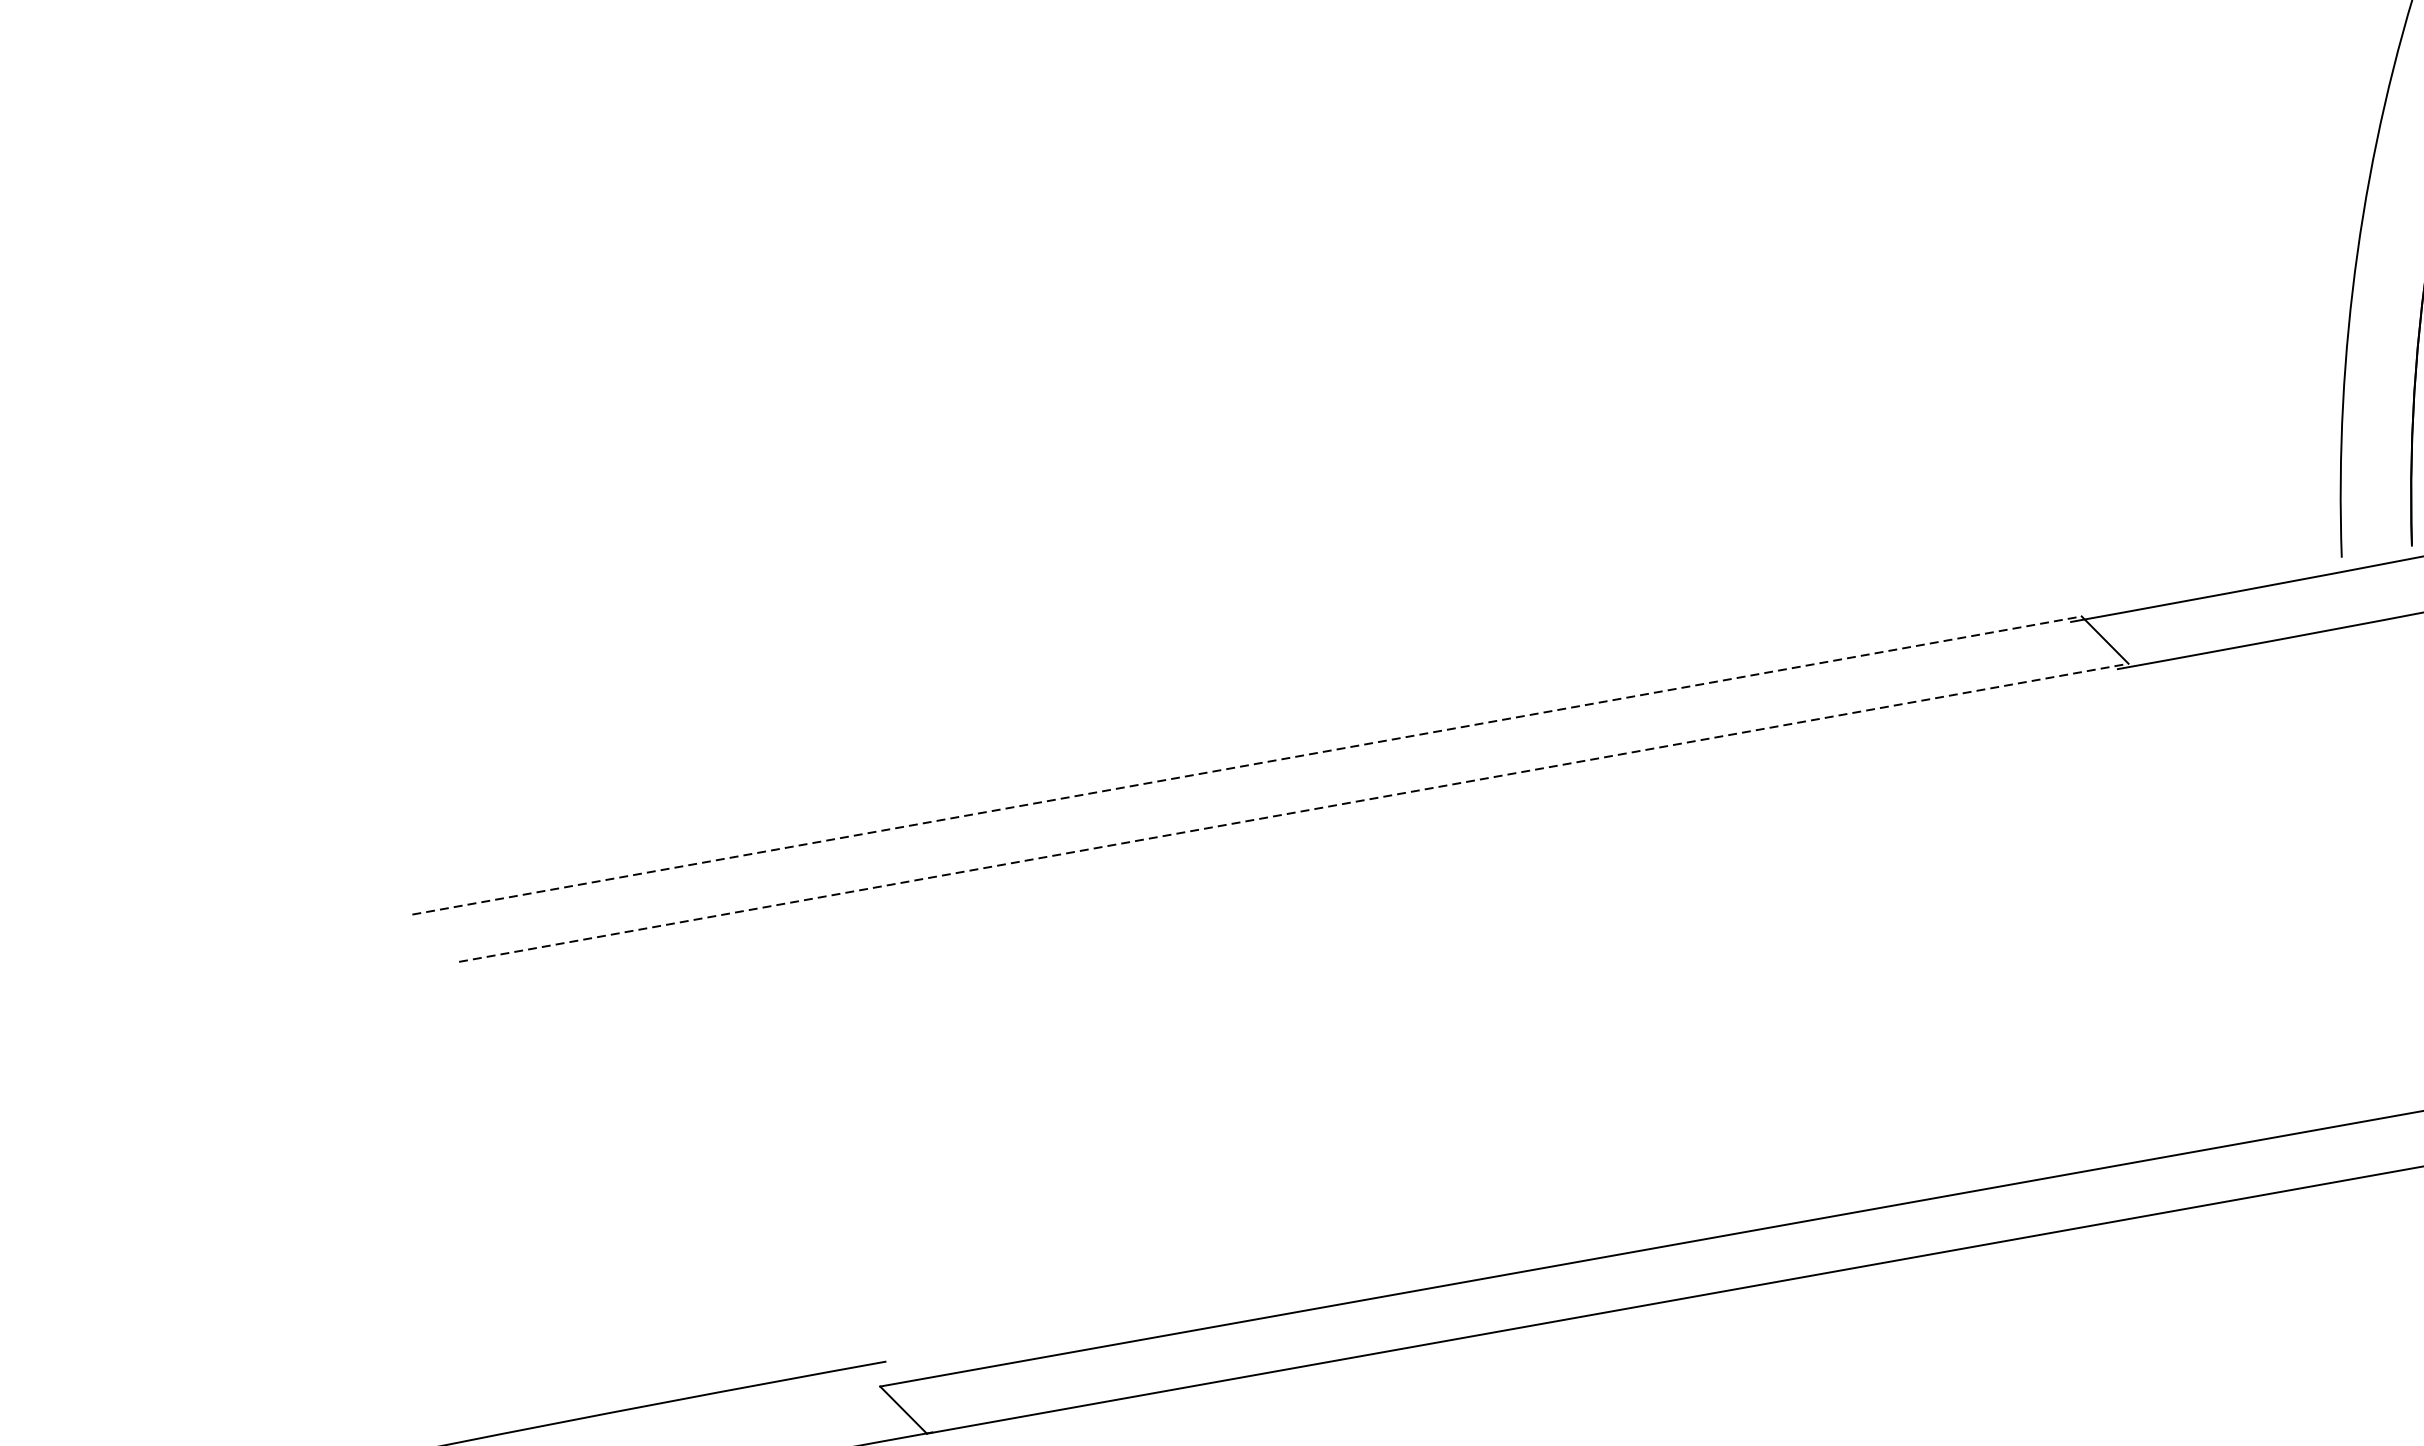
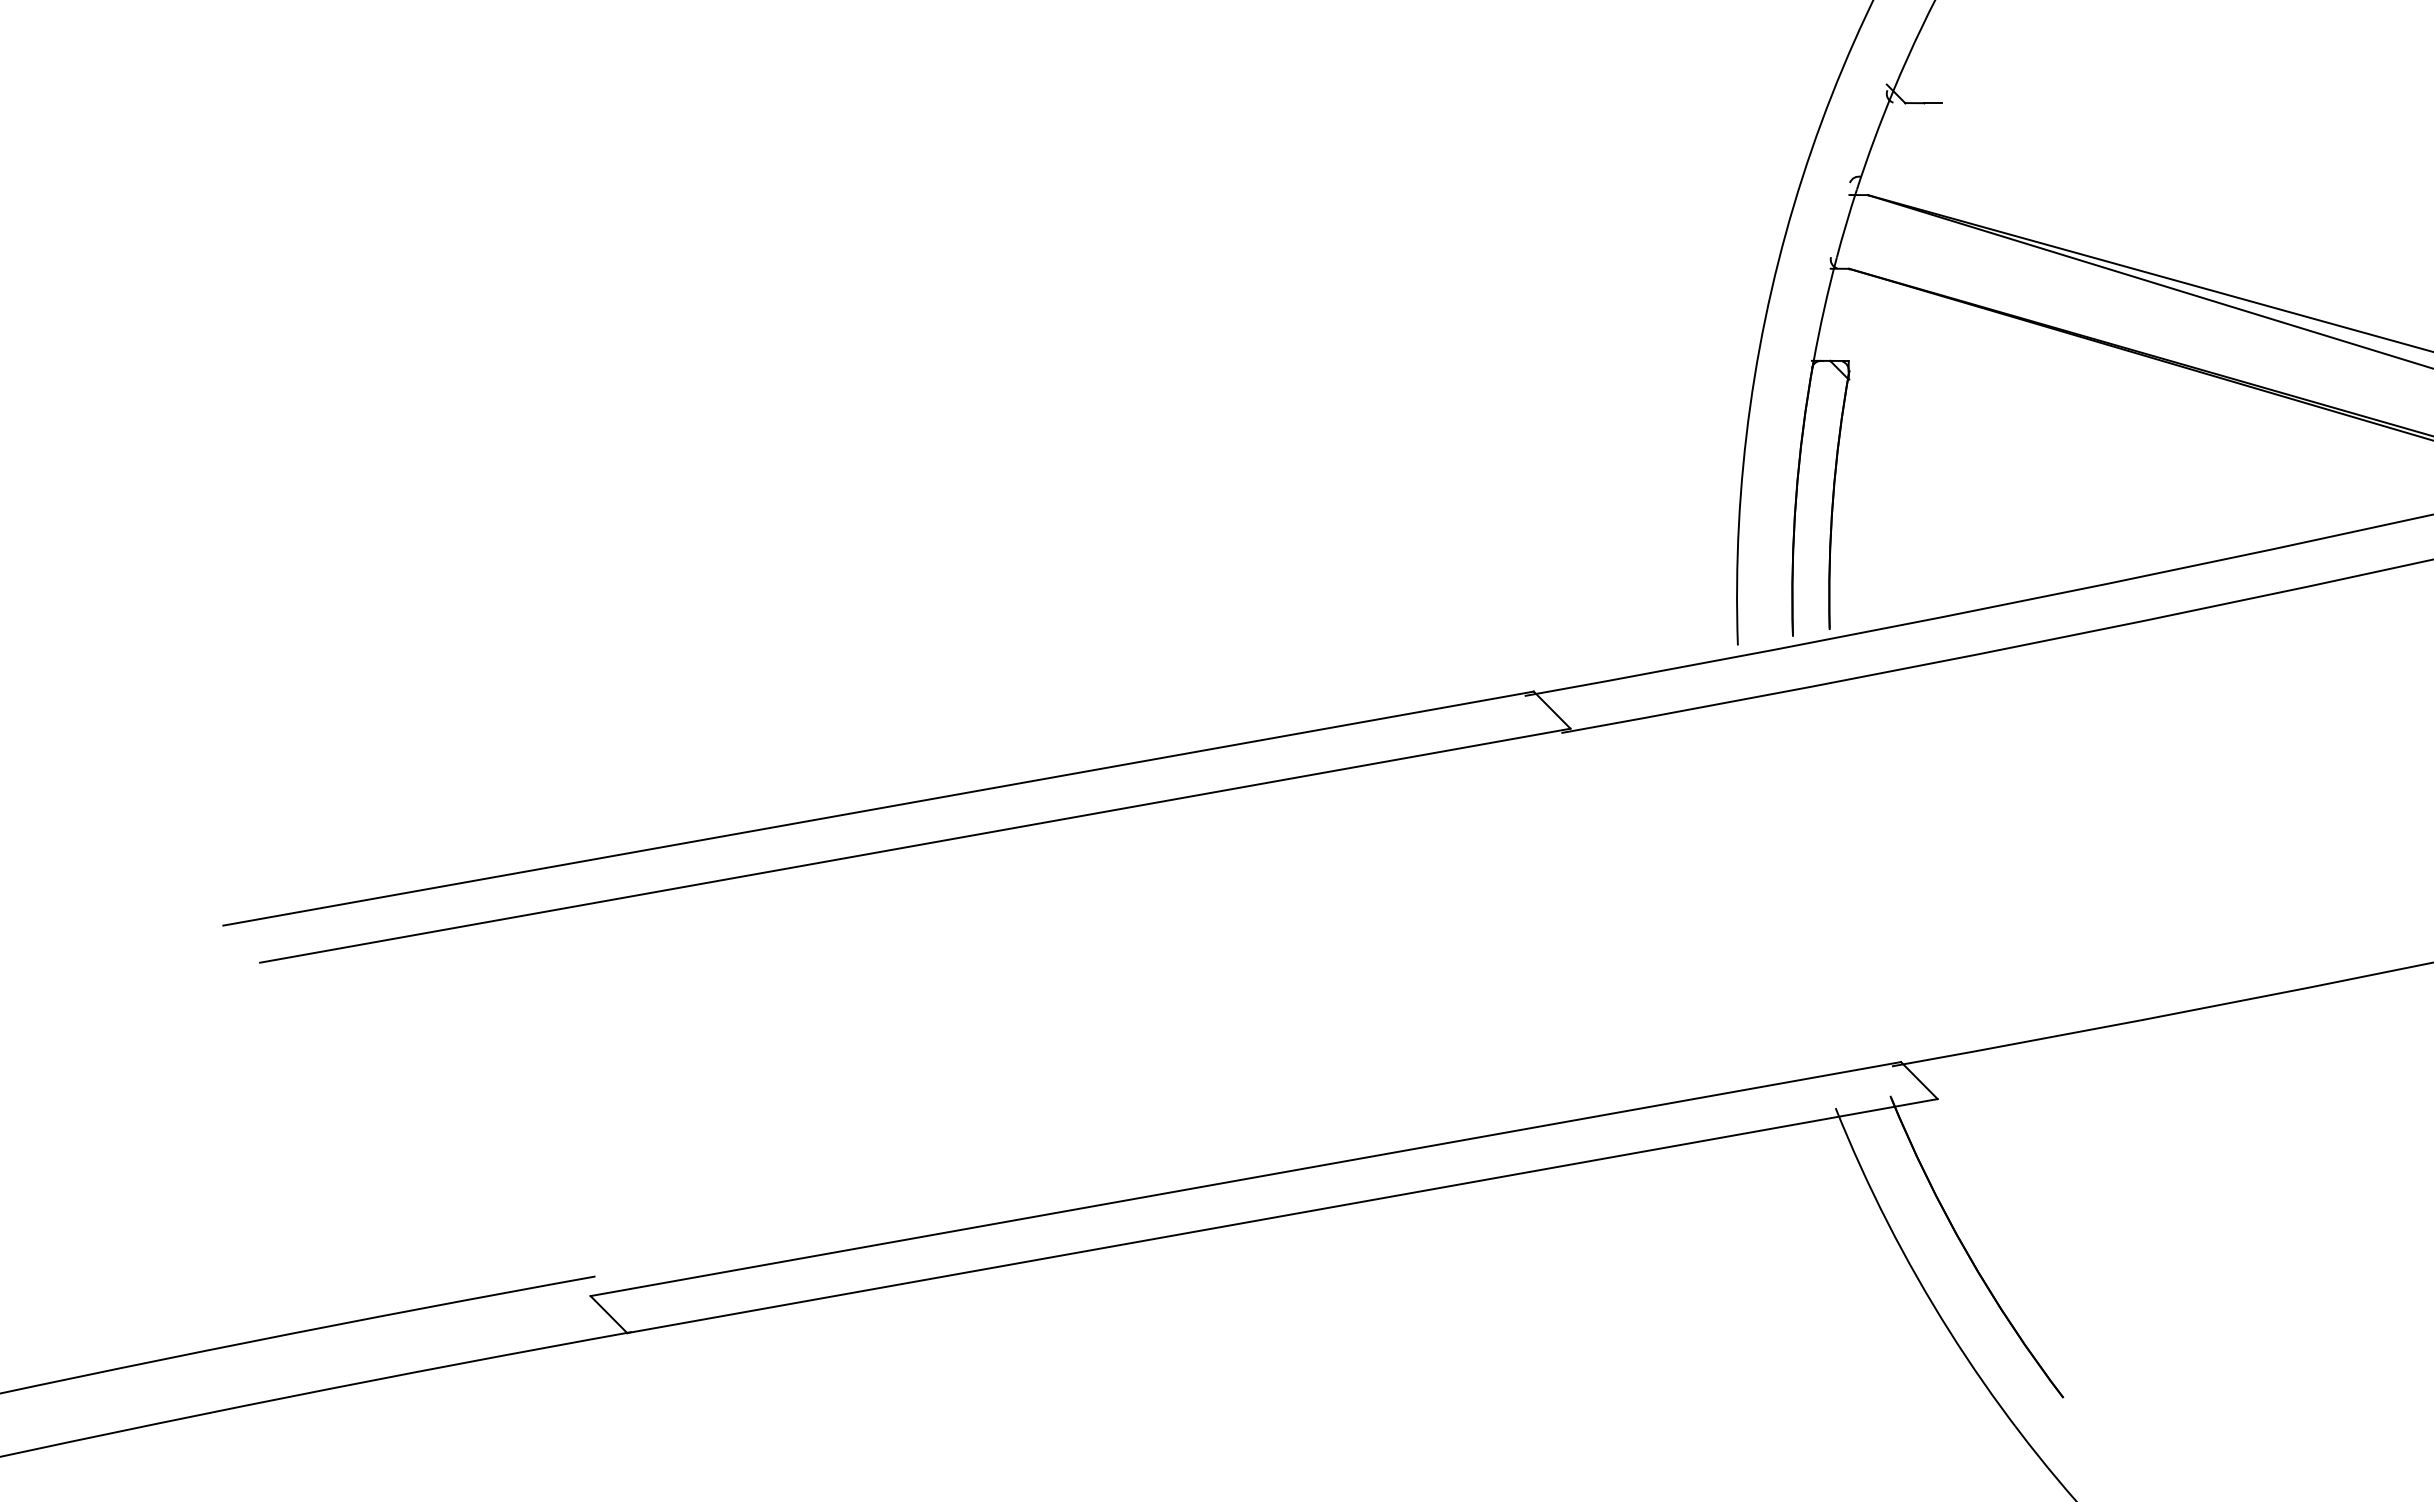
line: (1246, 765) -> (878, 808), dashed -> solid
line: (1294, 812) -> (915, 845), dashed -> solid

